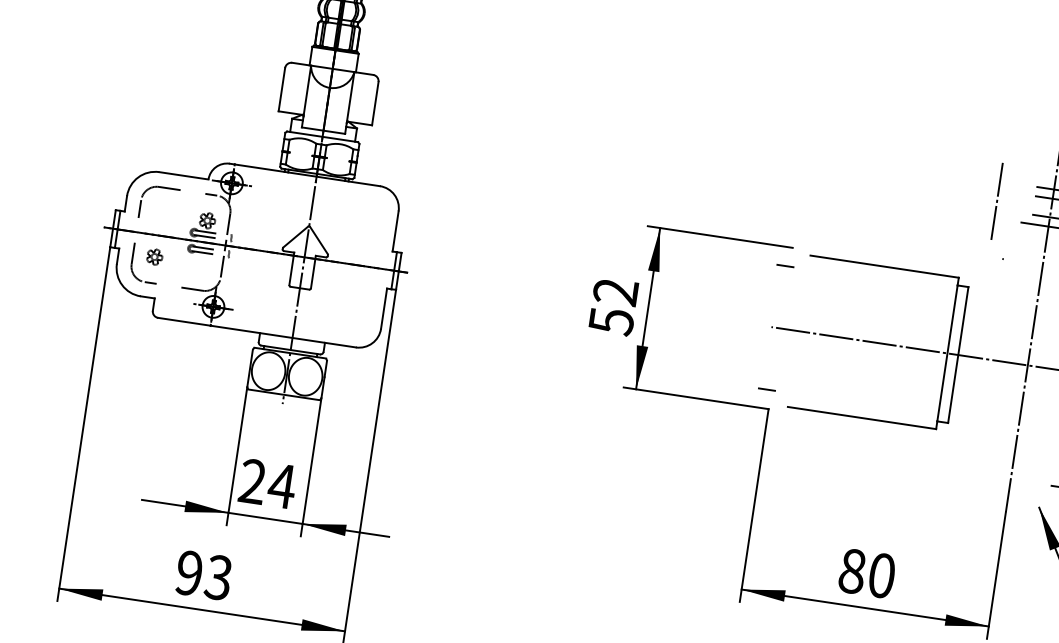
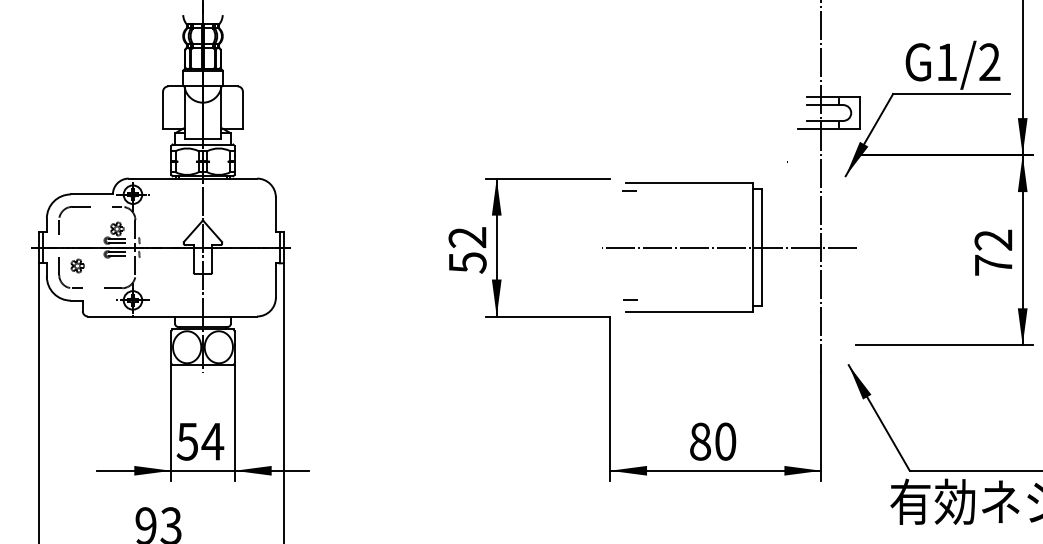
line: (997, 201) -> (775, 114), removed
line: (785, 265) -> (629, 190), moved
line: (767, 388) -> (630, 299), moved
text: (252, 481) -> (187, 441), 24 -> 54

